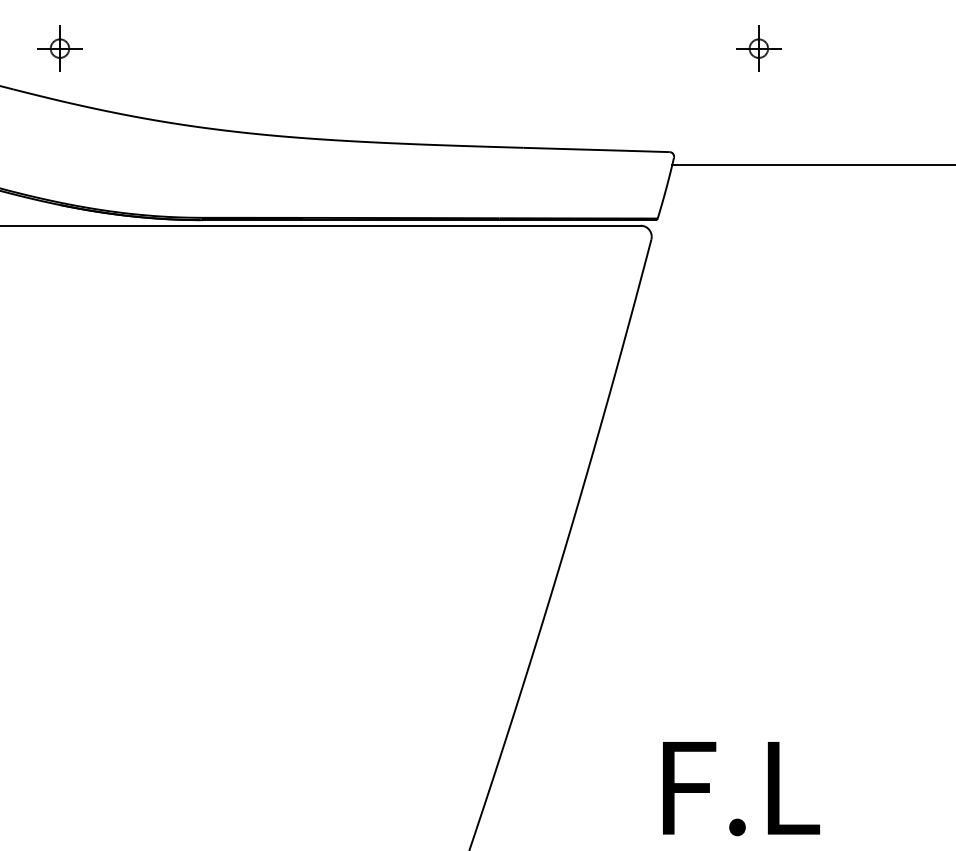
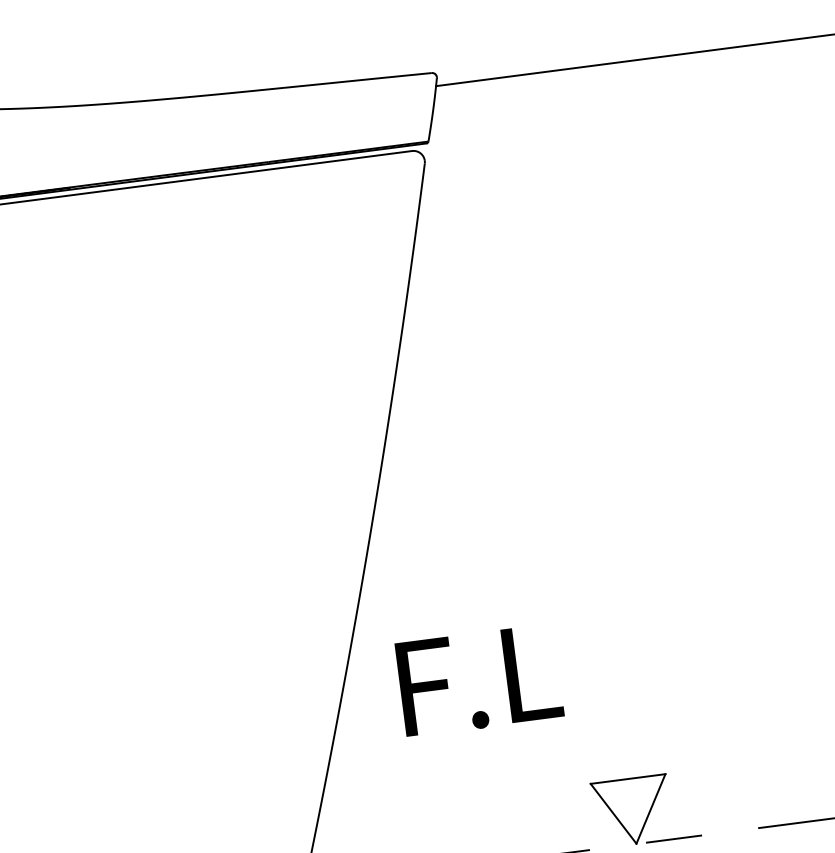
text: (741, 789) -> (479, 681), moved

